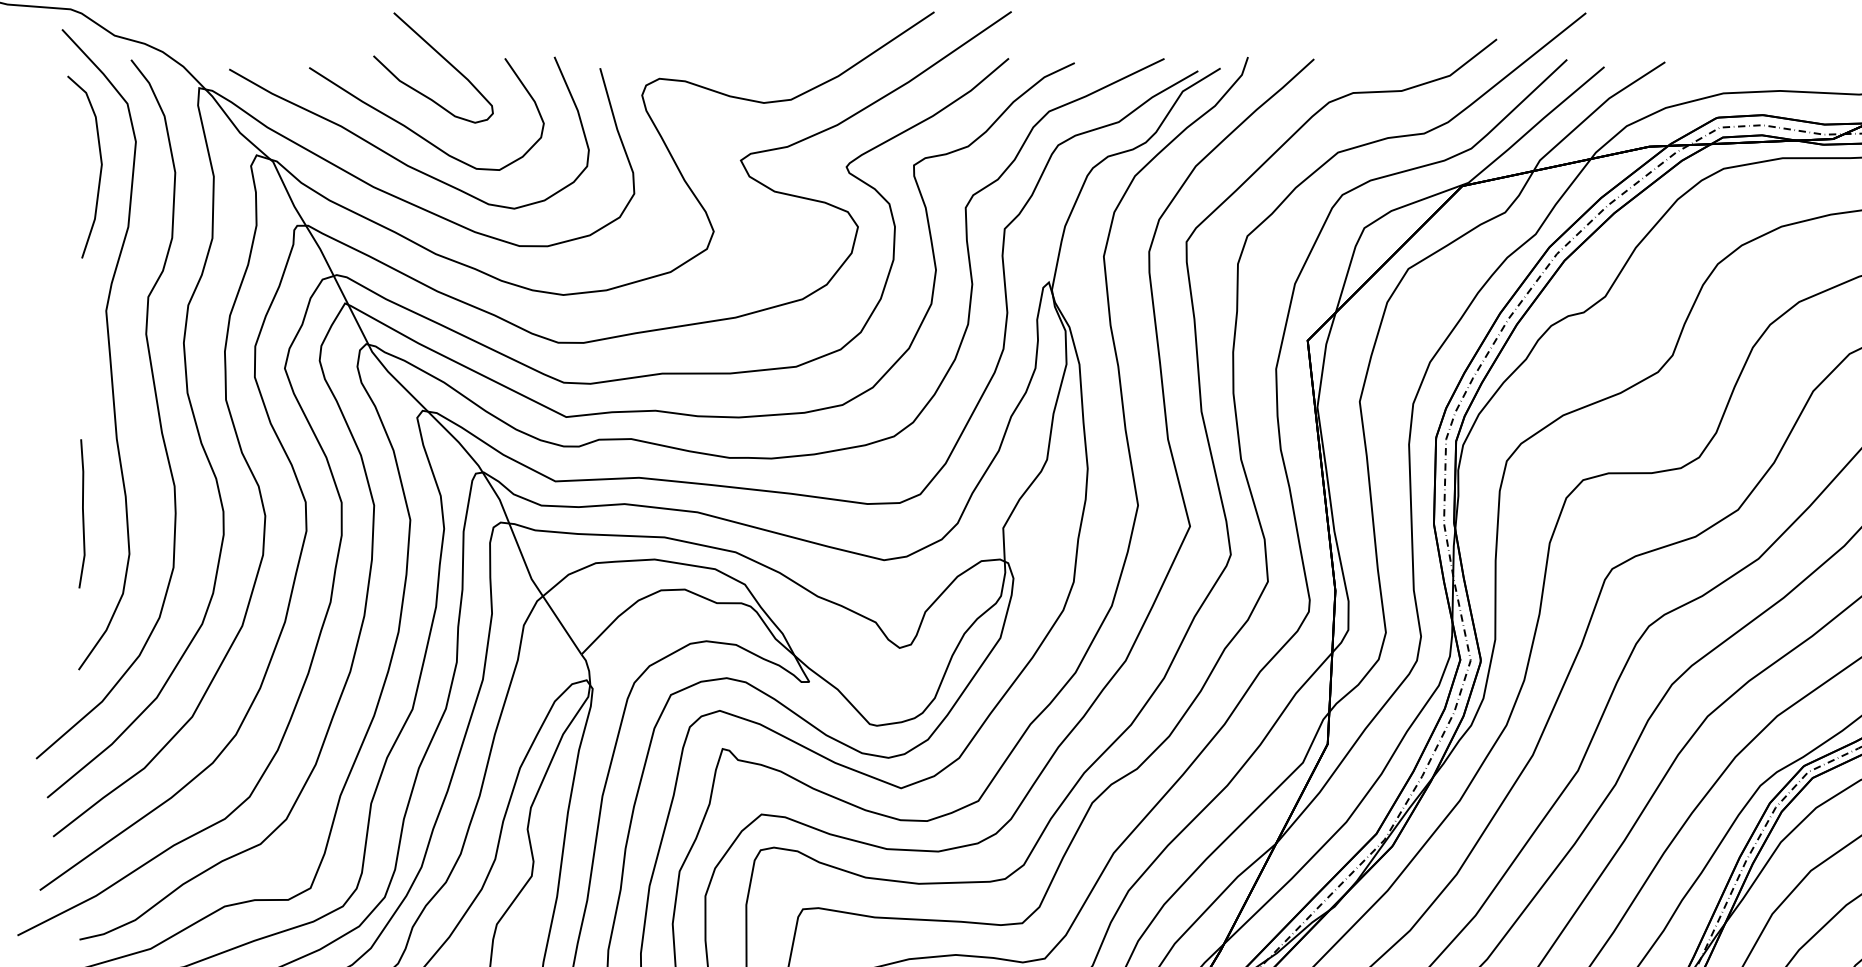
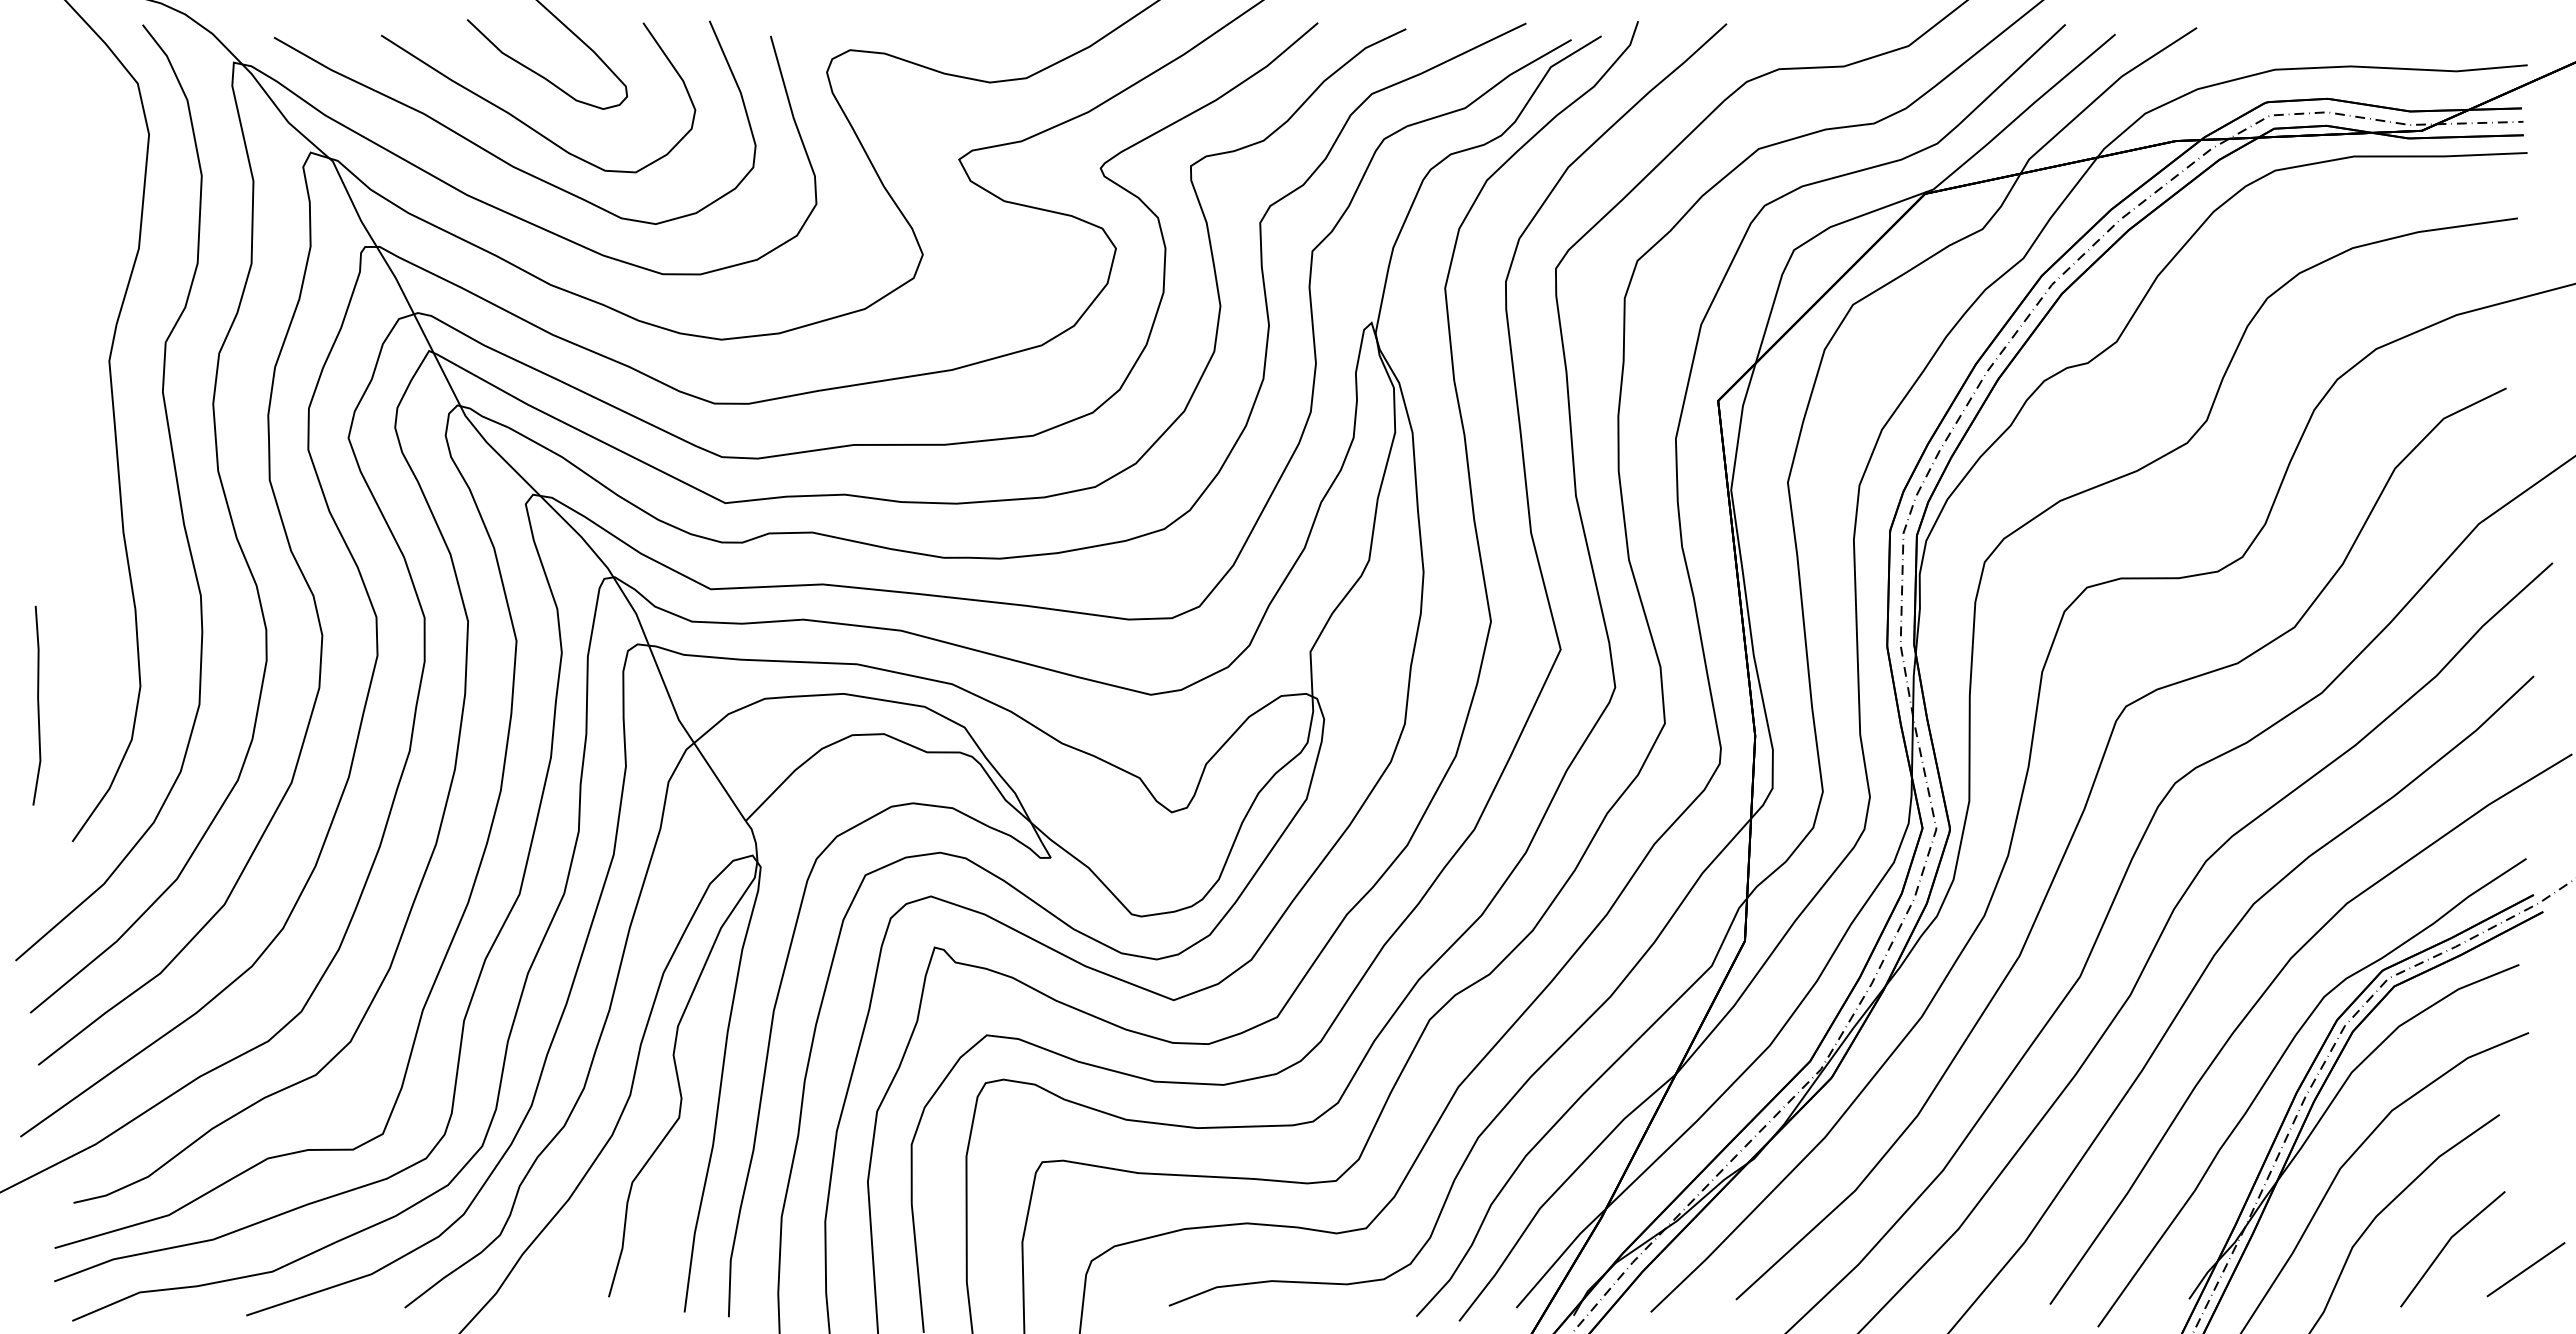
curve: (100, 168) -> (101, 170), removed
line: (82, 513) -> (37, 705), moved

